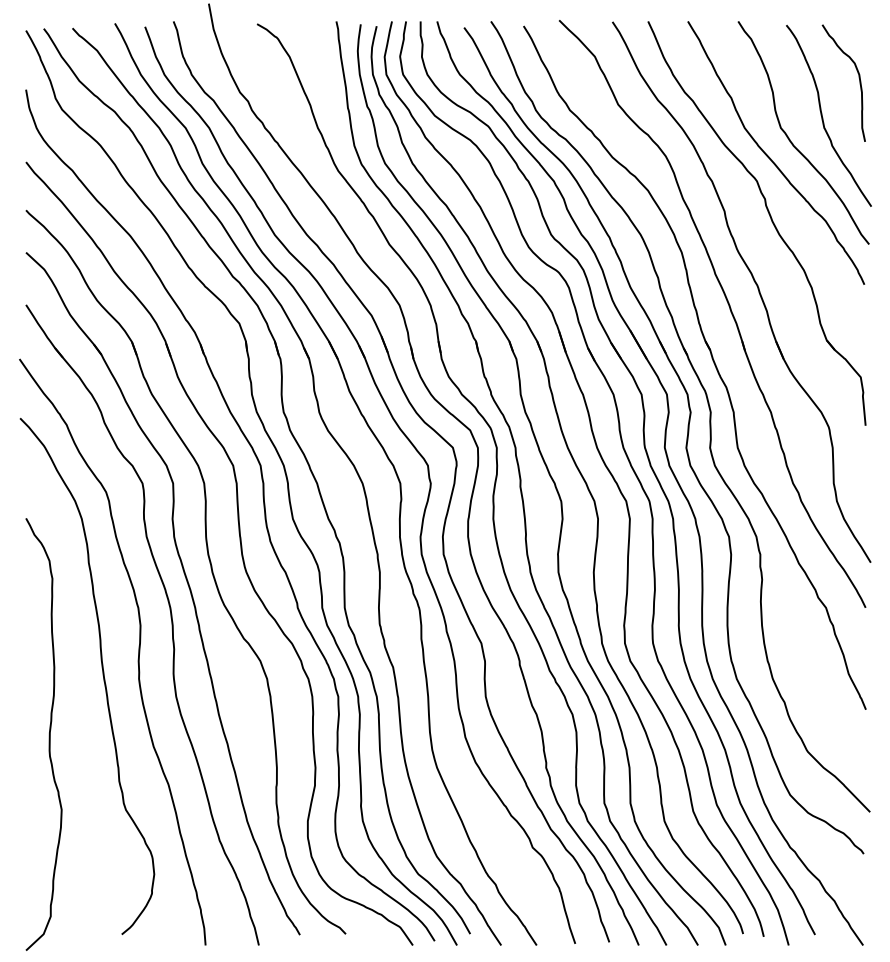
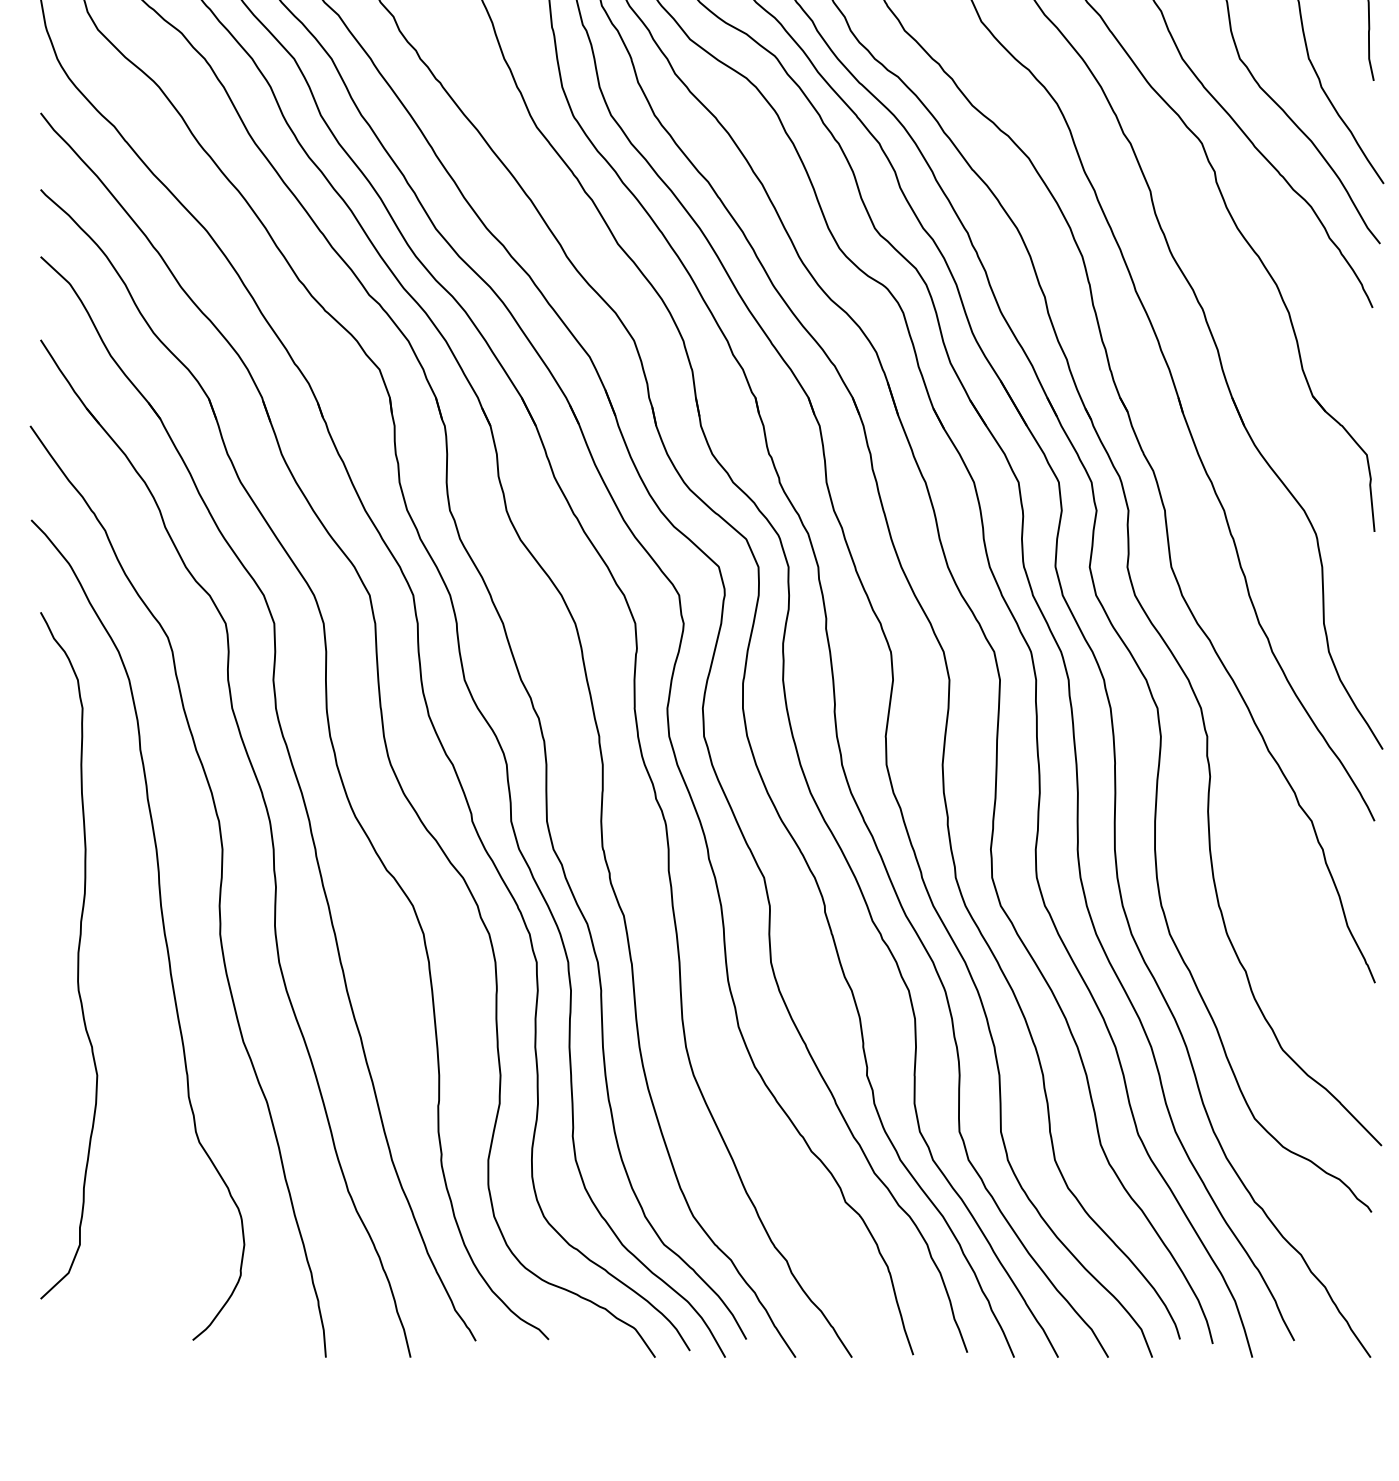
curve: (48, 734) -> (76, 955), moved

